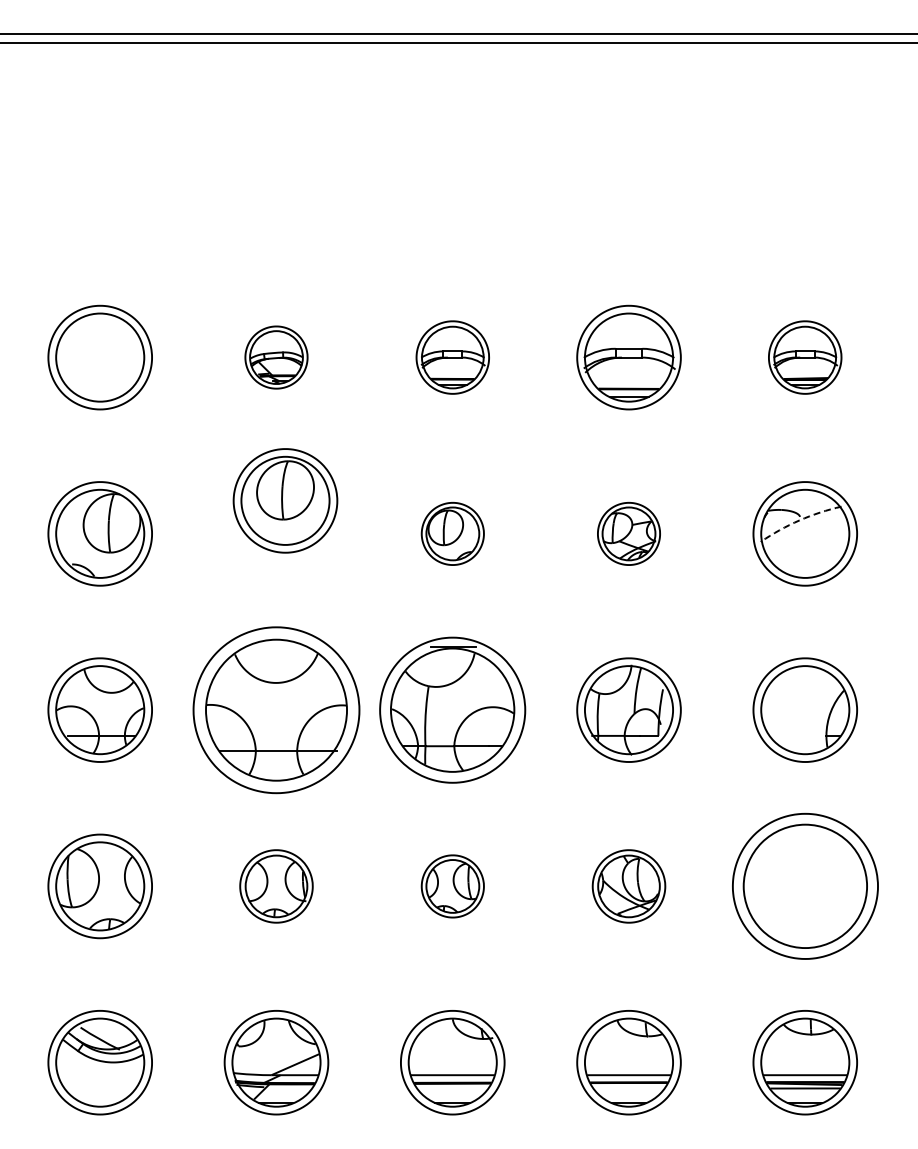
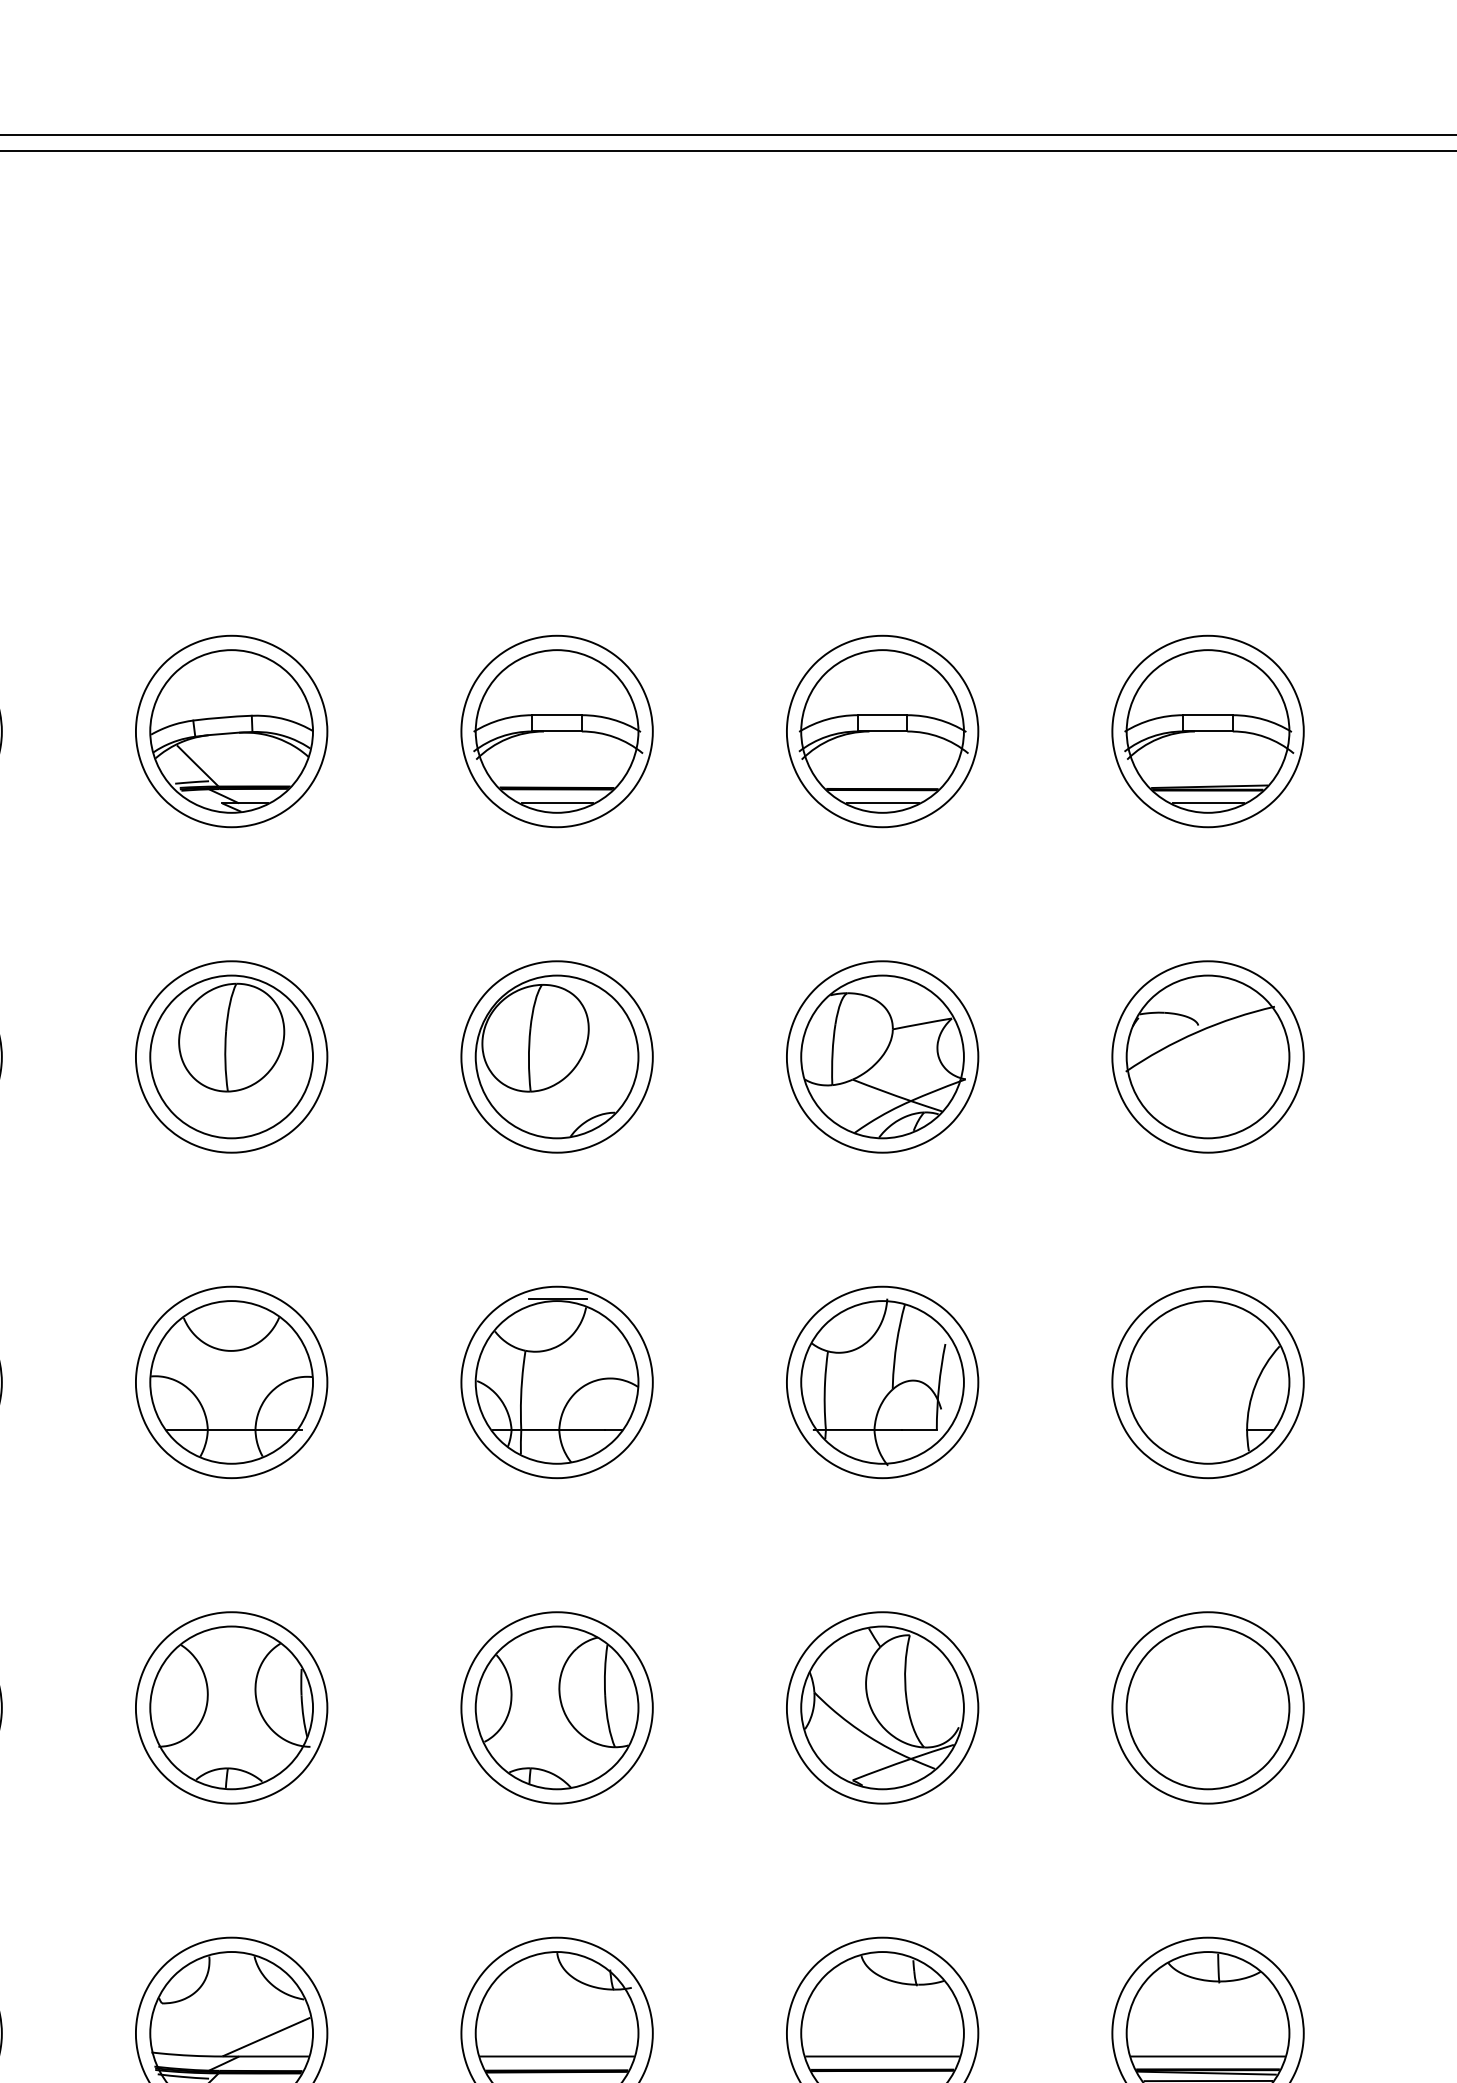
part: (276, 357) -> (231, 731), size x1.67
part: (452, 357) -> (556, 731), size x1.43
part: (804, 357) -> (1206, 731), size x1.43
part: (285, 500) -> (231, 1056), moved
arc: (799, 520) -> (1197, 1032), dashed -> solid
part: (452, 533) -> (556, 1056), size x1.67
part: (628, 533) -> (881, 1056), size x1.67
part: (276, 709) -> (231, 1381), size x0.62
part: (452, 709) -> (556, 1381), size x0.71
part: (276, 886) -> (231, 1708), size x1.43
part: (452, 886) -> (556, 1708), size x1.67
part: (628, 886) -> (881, 1708), size x1.43
part: (804, 886) -> (1206, 1708), size x0.71

